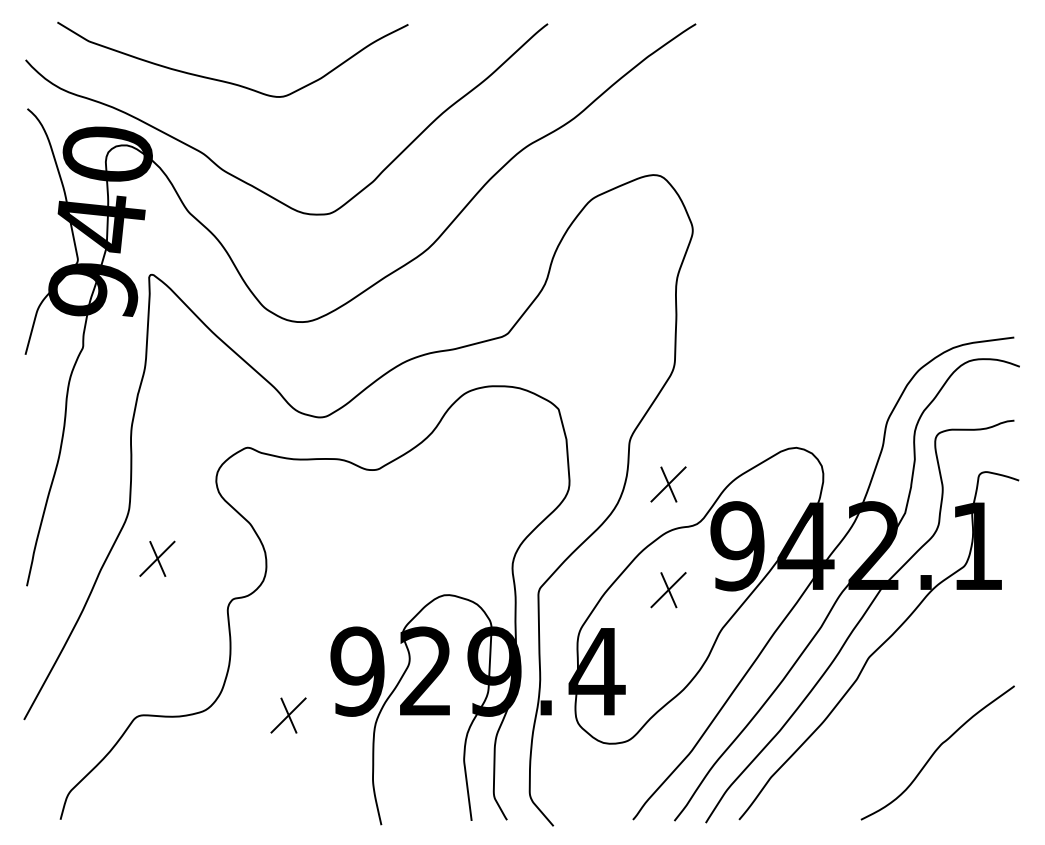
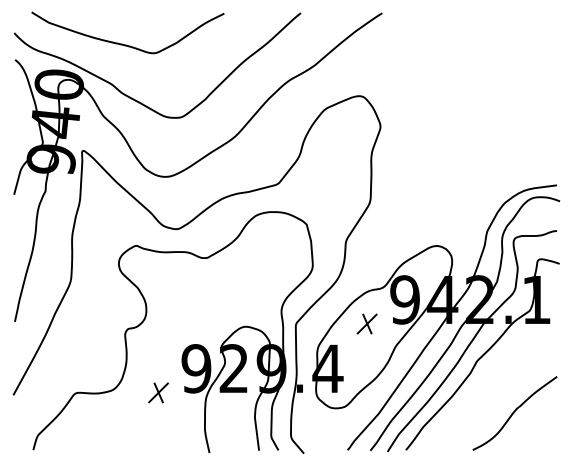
part: (667, 483) -> (366, 265), removed
part: (157, 558) -> (86, 306), removed

